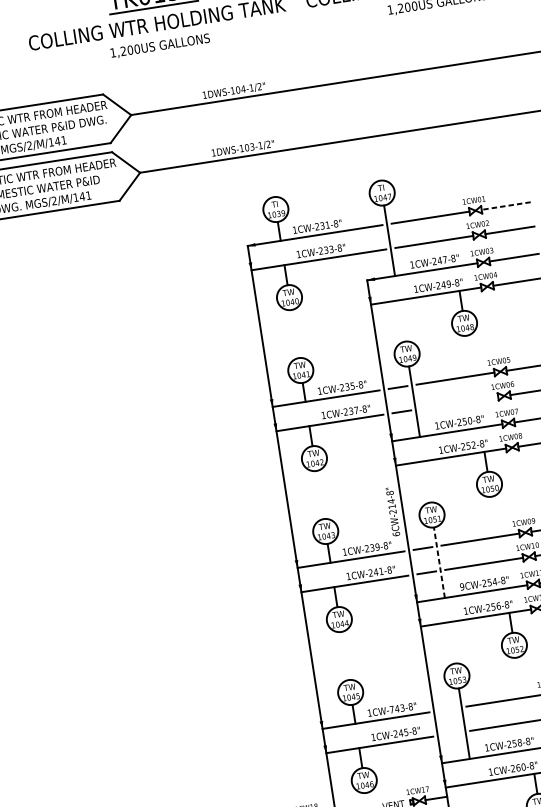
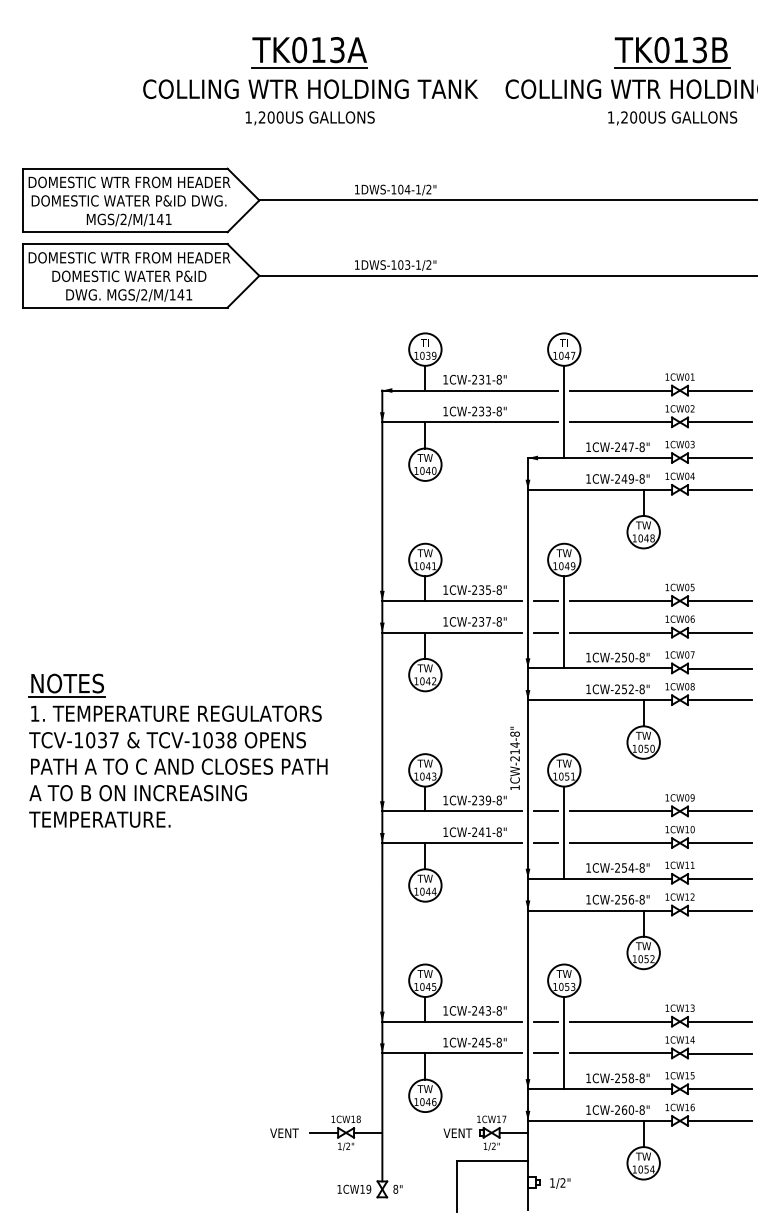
line: (505, 205) -> (719, 390), dashed -> solid
line: (459, 402) -> (621, 632), added
text: (395, 534) -> (514, 787), 6CW-214-8" -> 1CW-214-8"
part: (133, 545) -> (177, 750), added
line: (439, 562) -> (564, 832), dashed -> solid
text: (462, 586) -> (588, 867), 9CW-254-8" -> 1CW-254-8"
text: (391, 709) -> (474, 1010), 1CW-743-8" -> 1CW-243-8"
line: (447, 709) -> (545, 1021), added
line: (451, 733) -> (545, 1053), added

